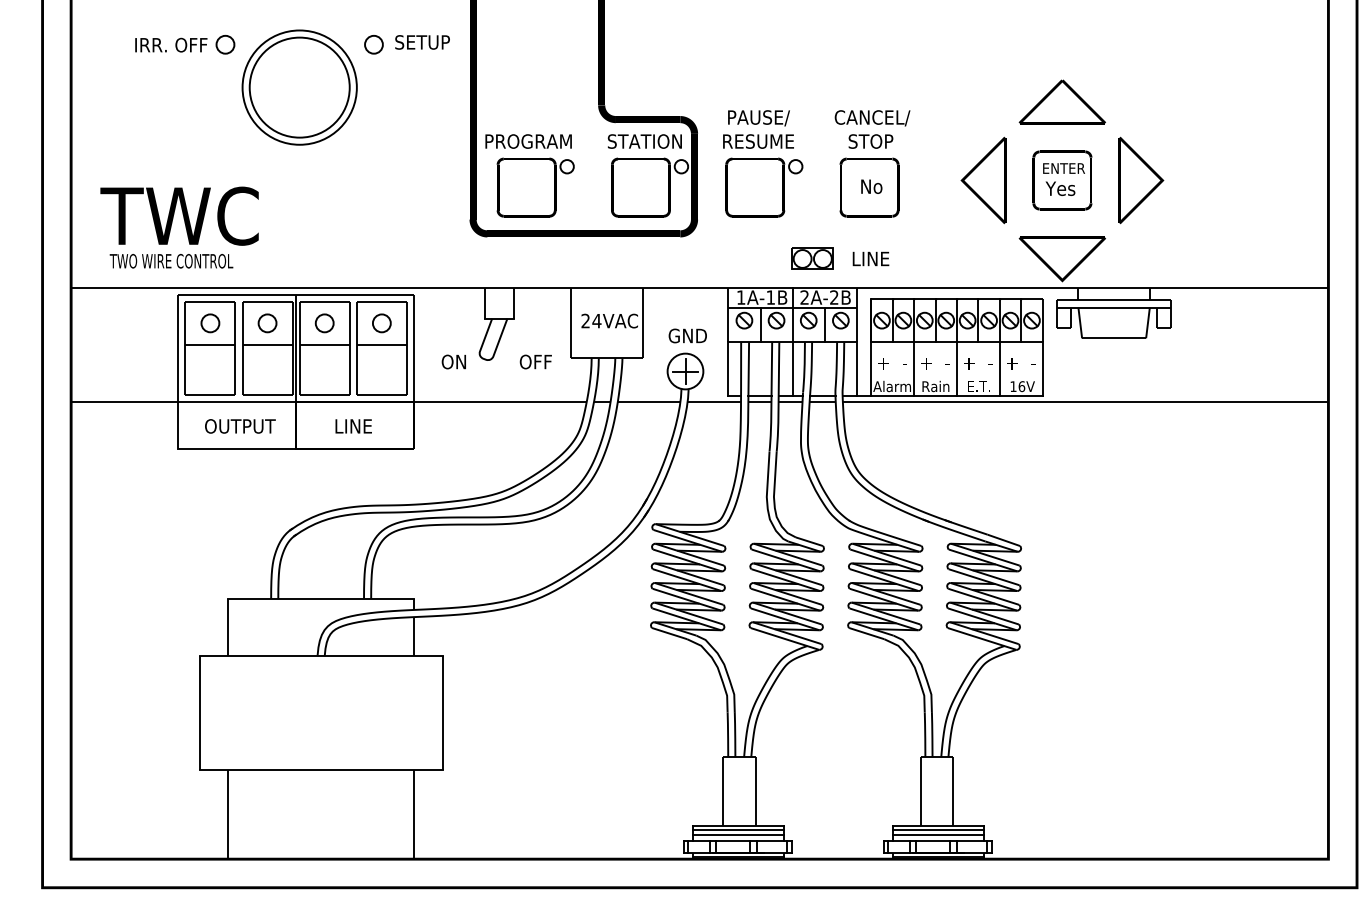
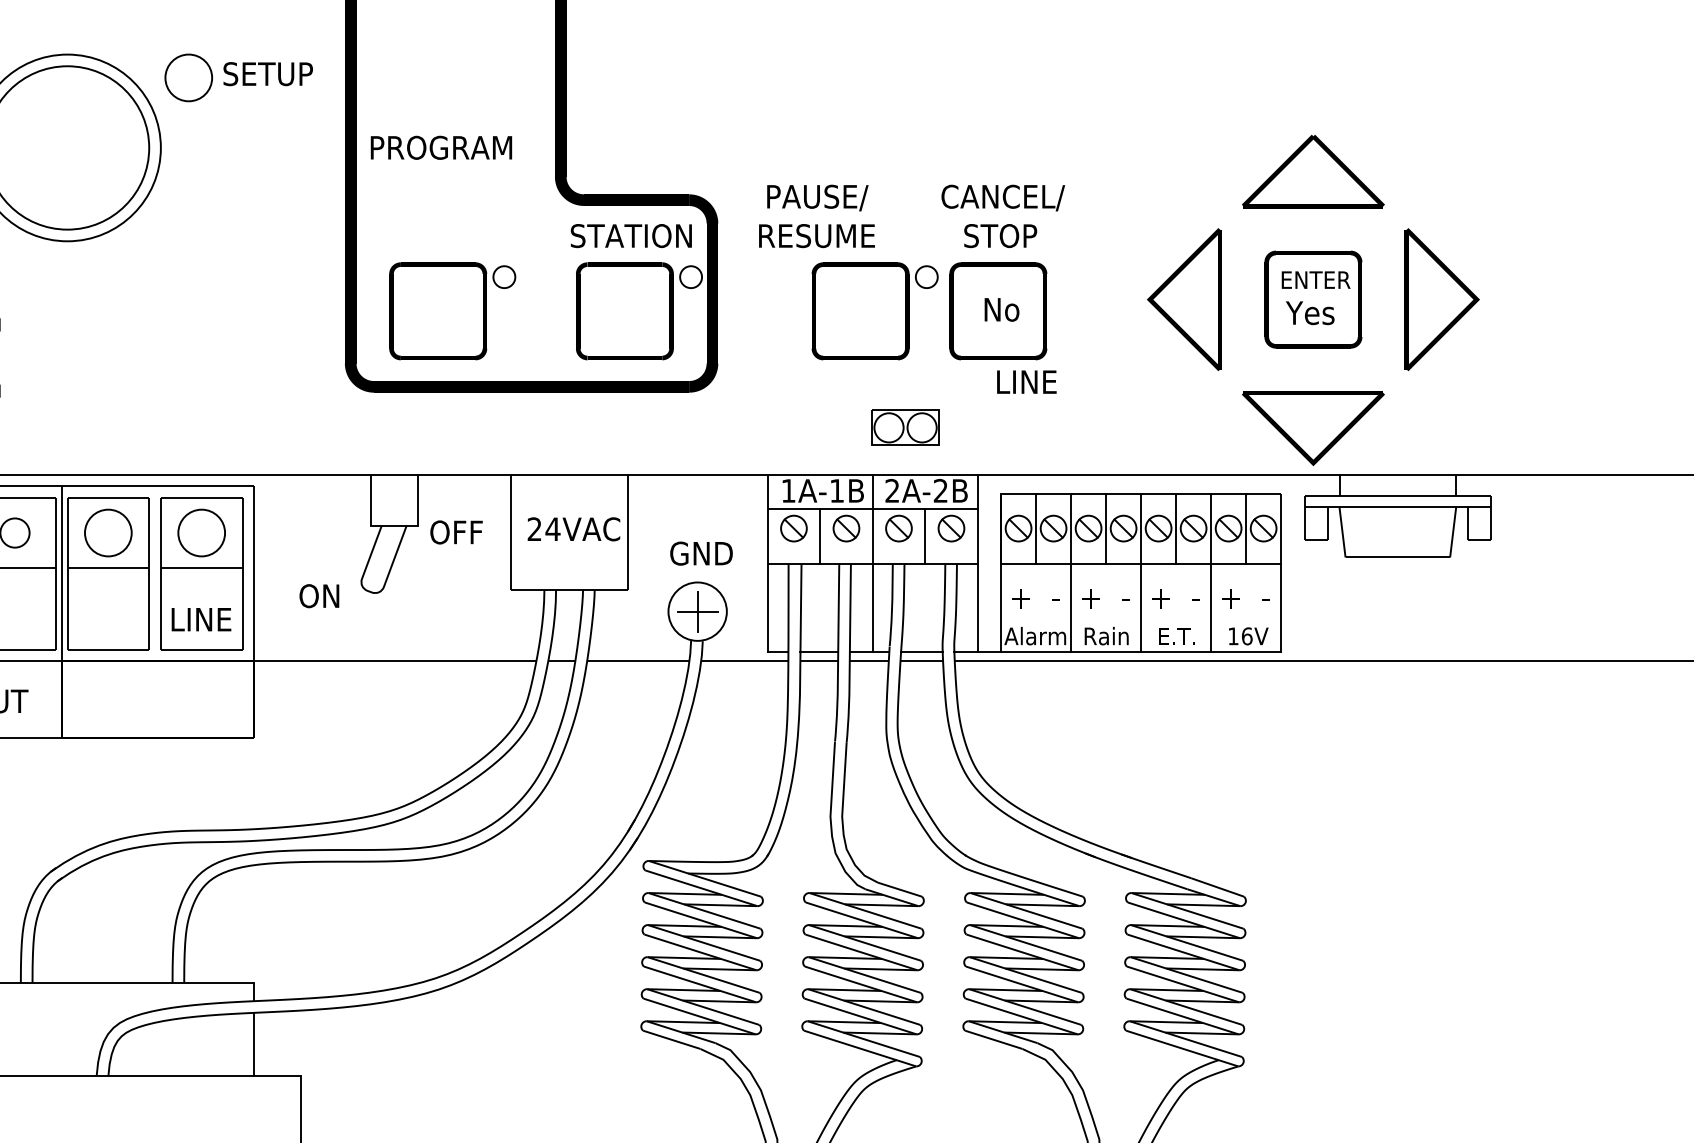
circle: (373, 44) -> (188, 77), size x1.6
text: (528, 141) -> (441, 147), moved
part: (764, 187) -> (875, 311), moved
text: (870, 258) -> (1026, 381), moved
circle: (324, 323) -> (107, 533), size x1.6
circle: (381, 323) -> (201, 533), size x1.6
text: (535, 361) -> (455, 531), moved
text: (353, 426) -> (201, 619), moved

